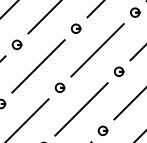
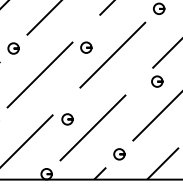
part: (76, 28) -> (86, 47), moved
part: (119, 71) -> (157, 81), moved
part: (59, 87) -> (67, 119), moved

